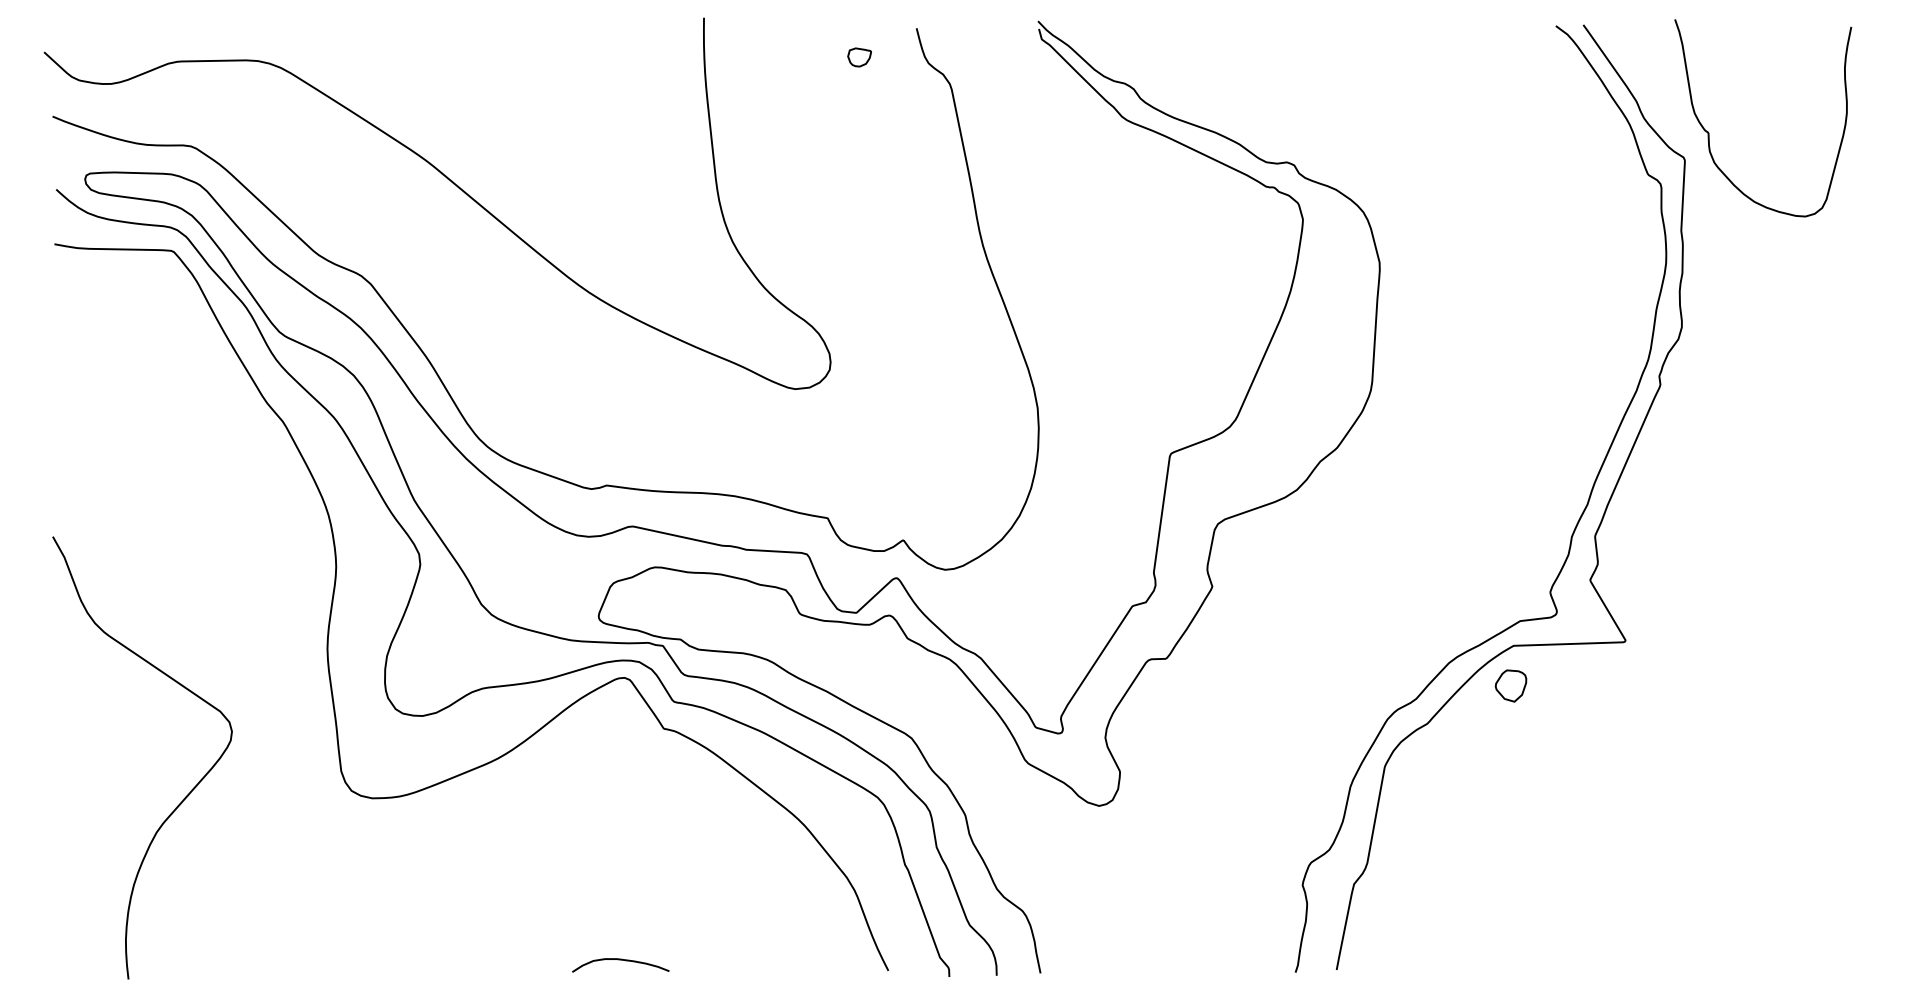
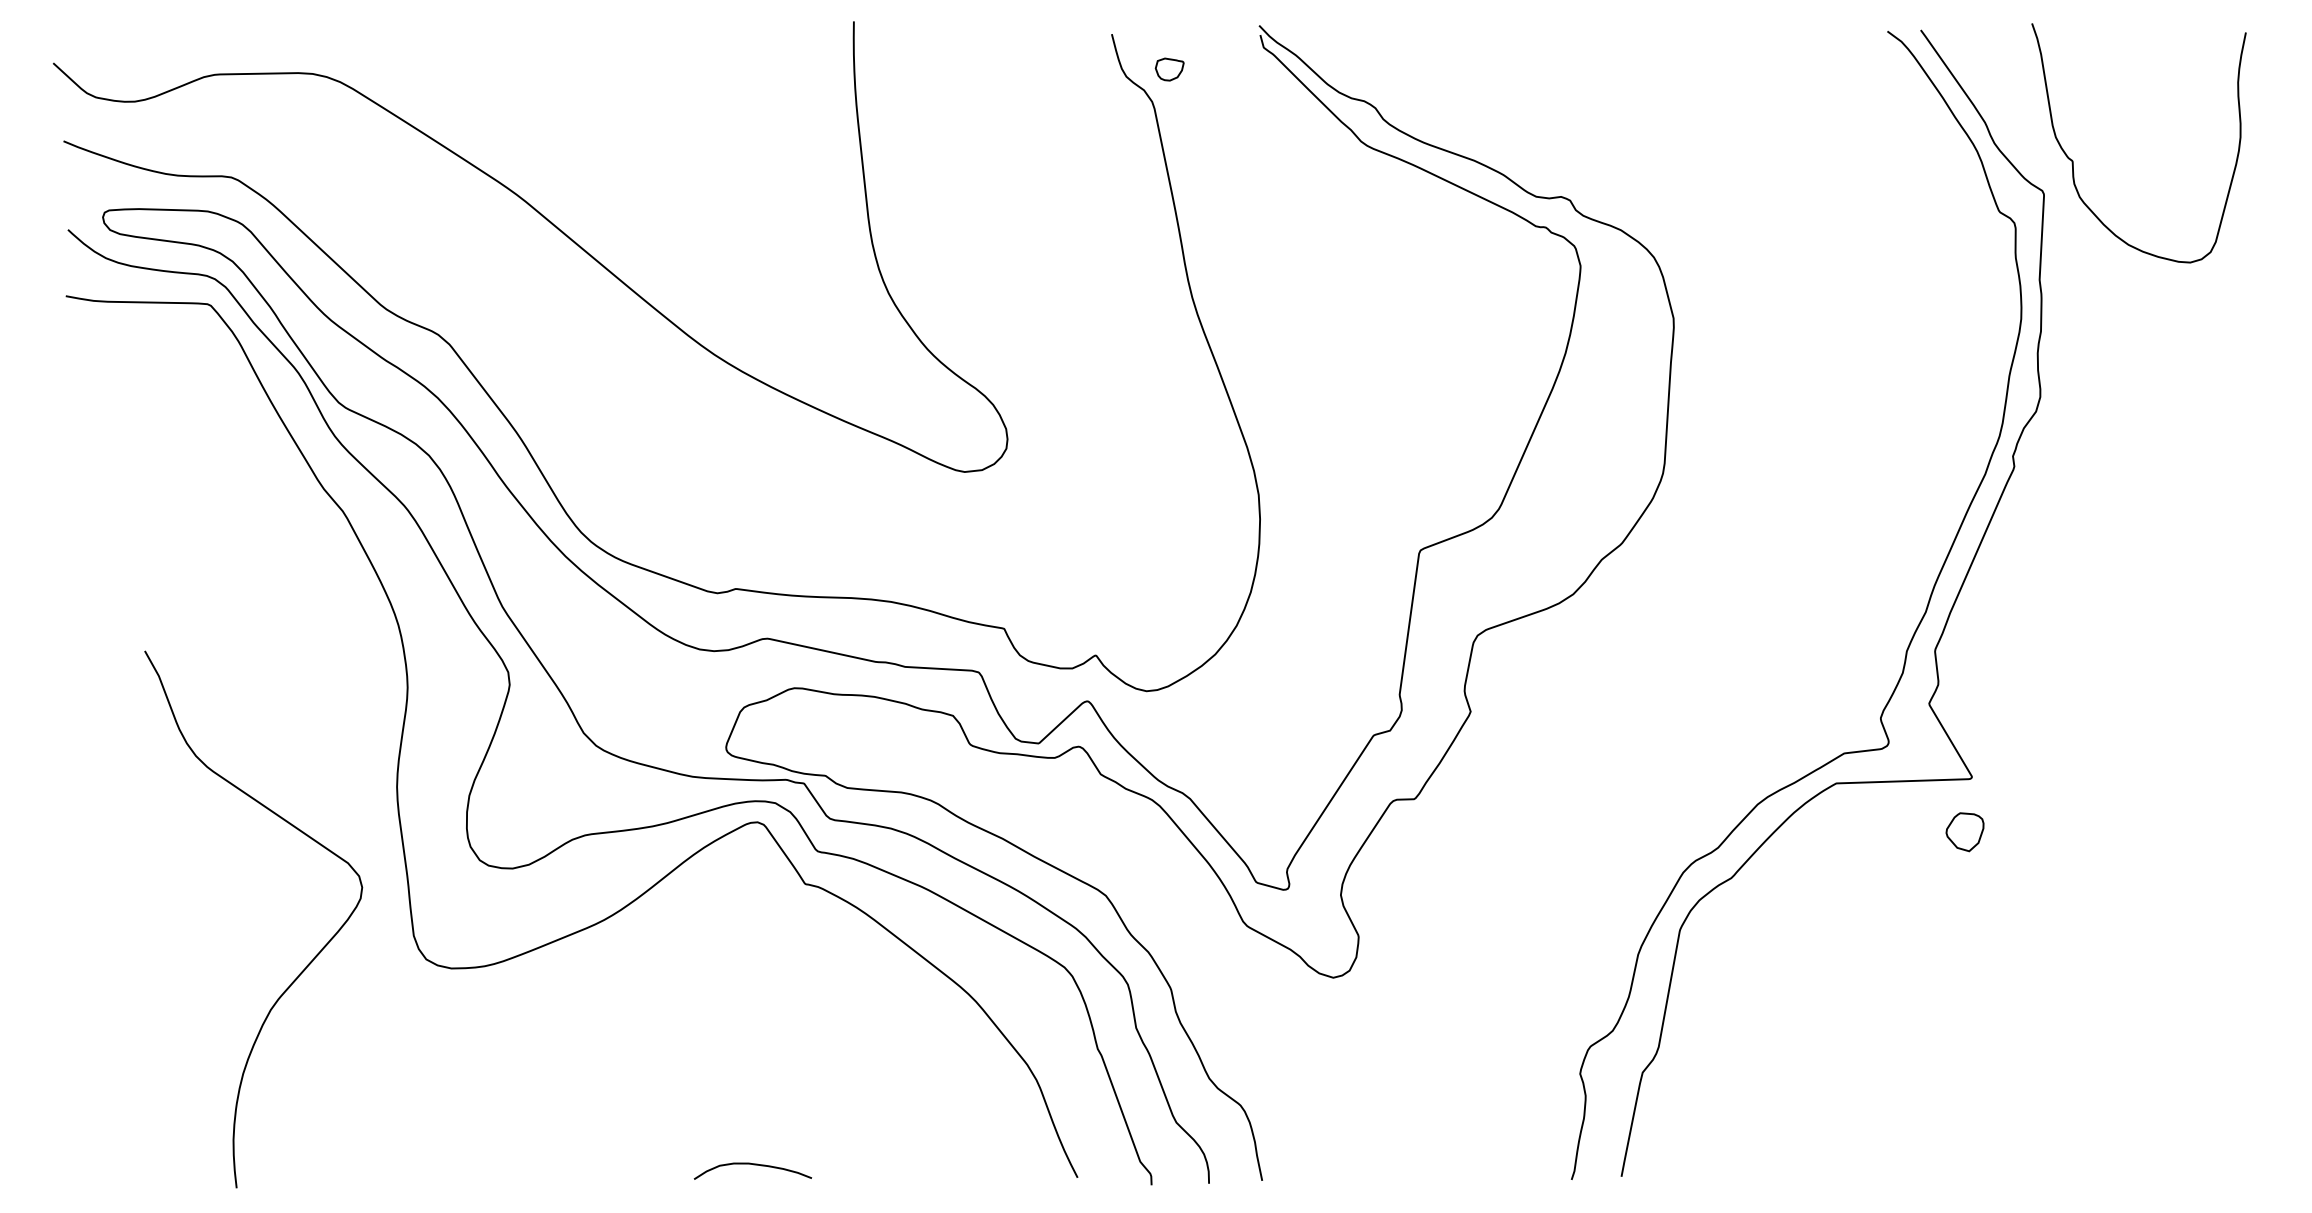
part: (859, 57) -> (1169, 69), moved
part: (1510, 686) -> (1964, 832), moved
curve: (186, 795) -> (306, 965), moved

